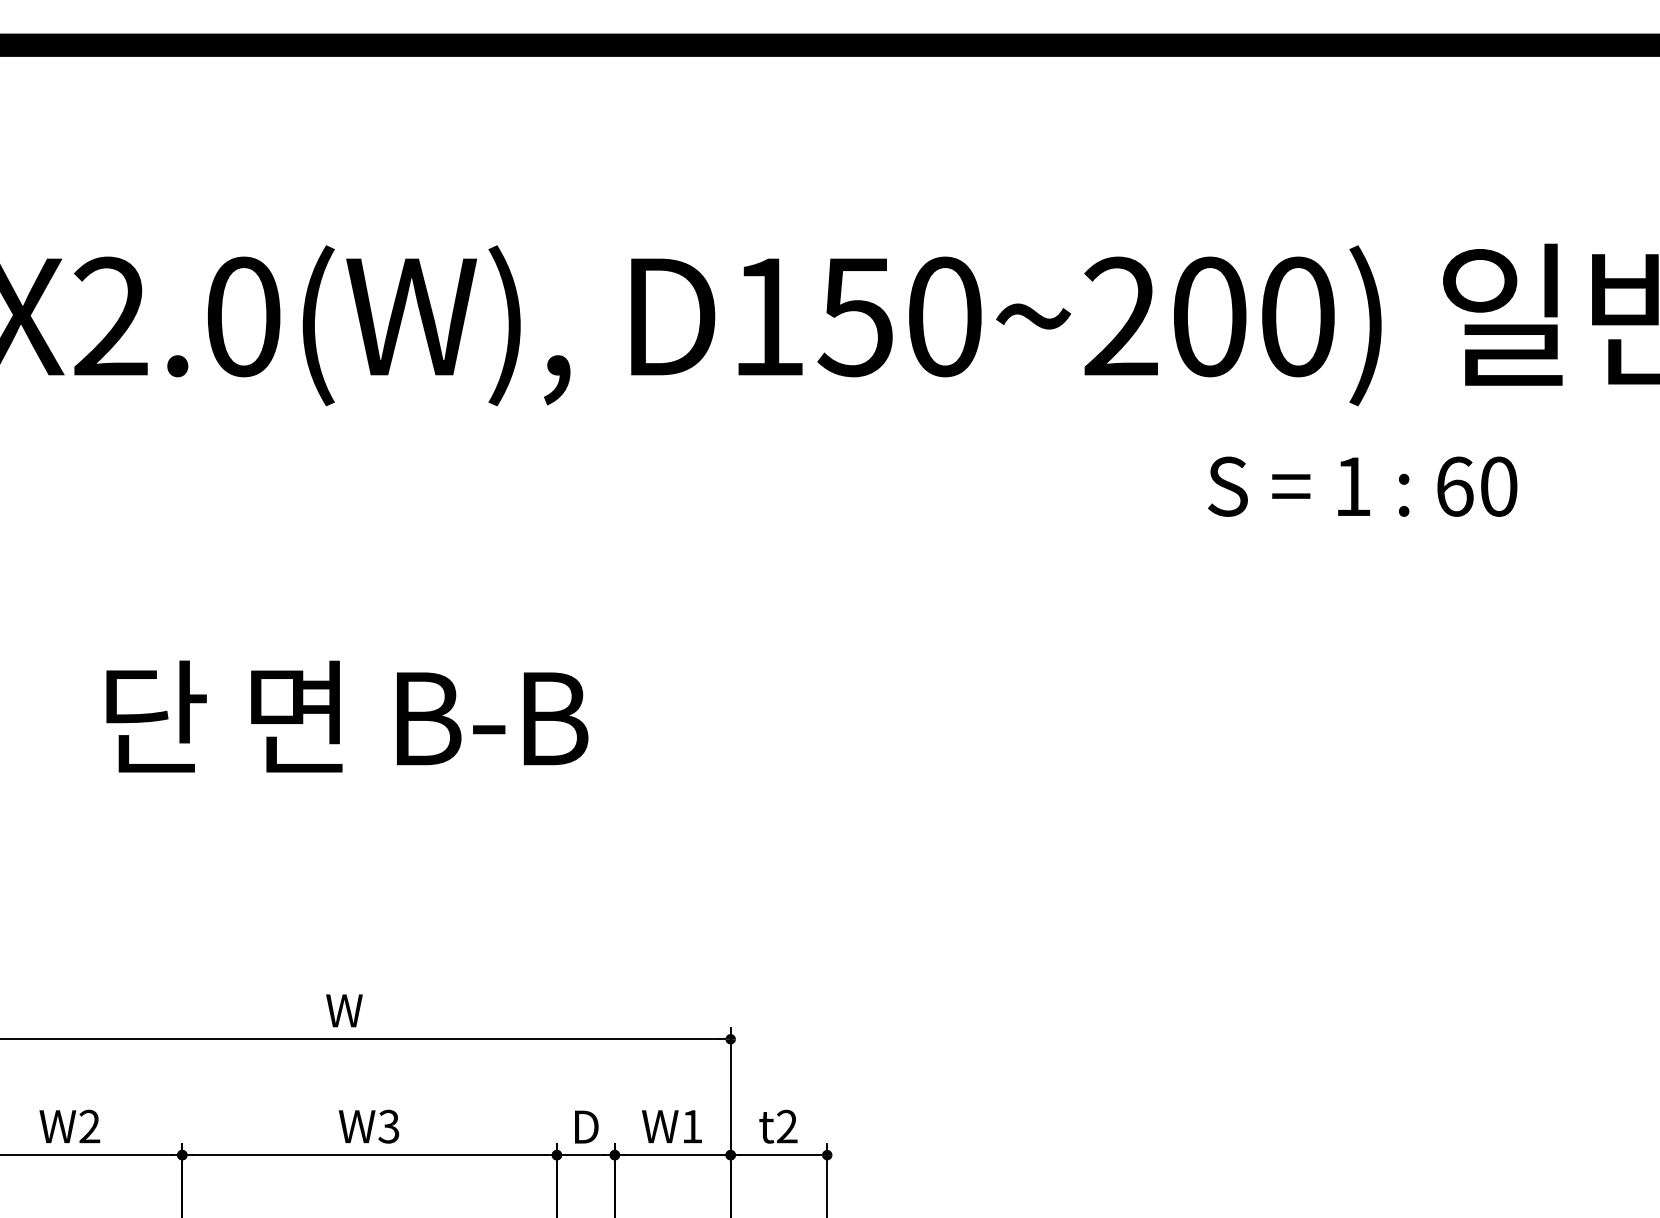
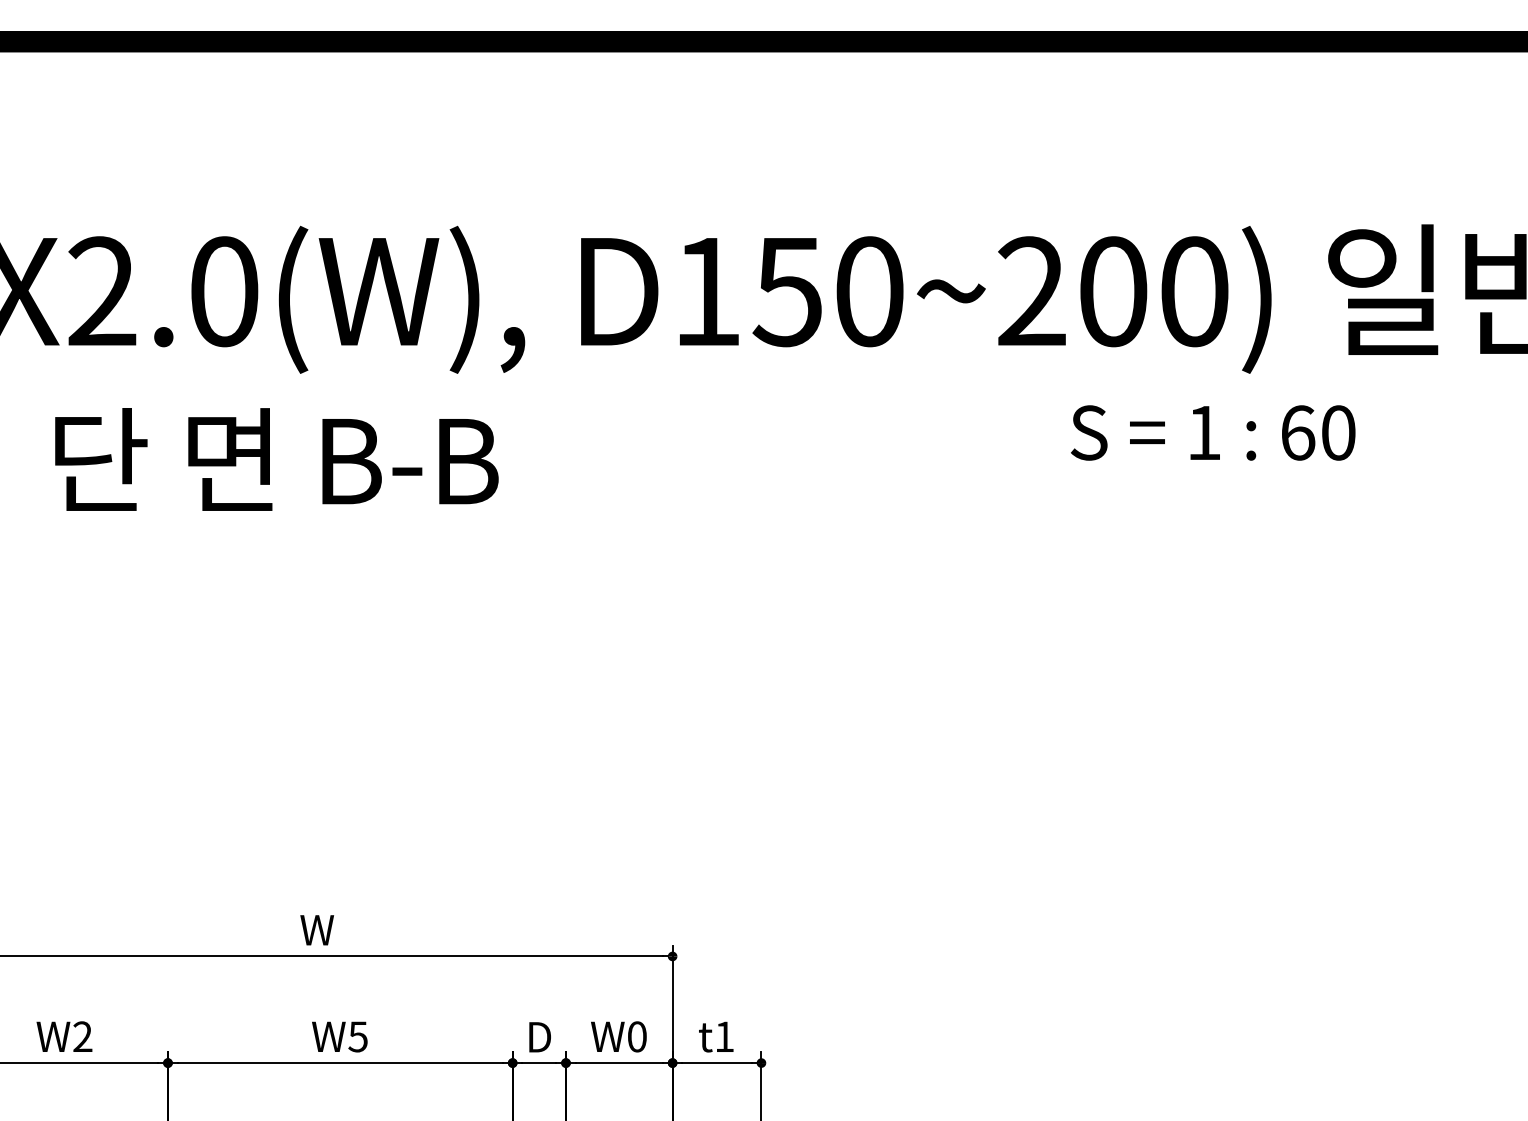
text: (1363, 486) -> (1213, 432), moved
text: (346, 716) -> (276, 459), moved
text: (388, 1126) -> (357, 1036), W3 -> W5
text: (692, 1126) -> (637, 1036), W1 -> W0
text: (787, 1126) -> (724, 1036), t2 -> t1

